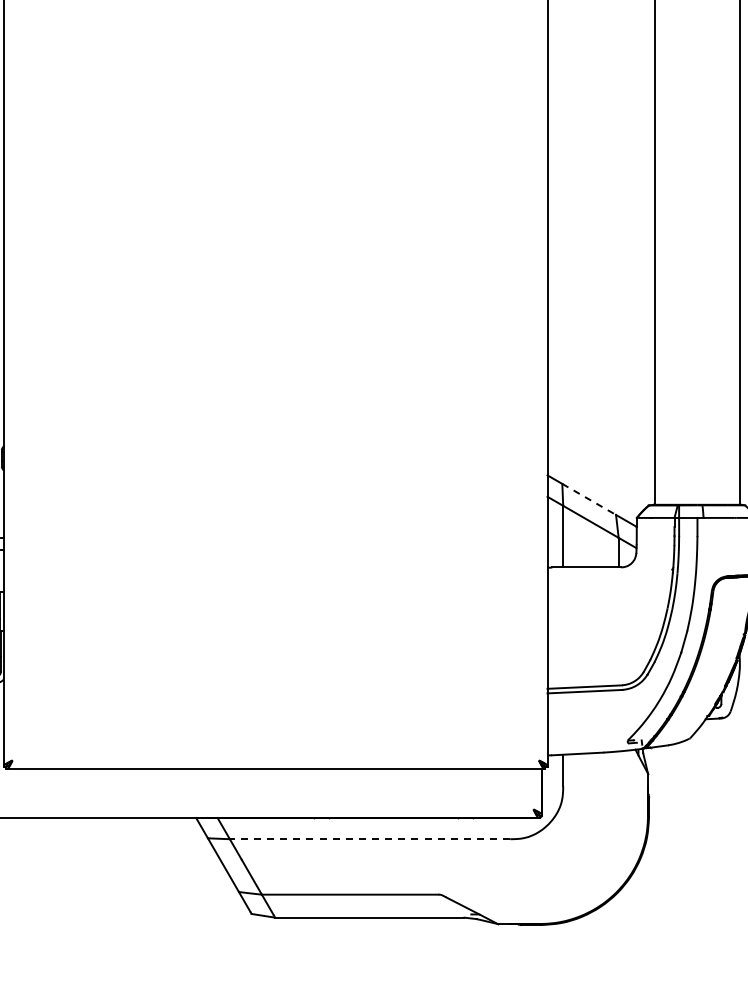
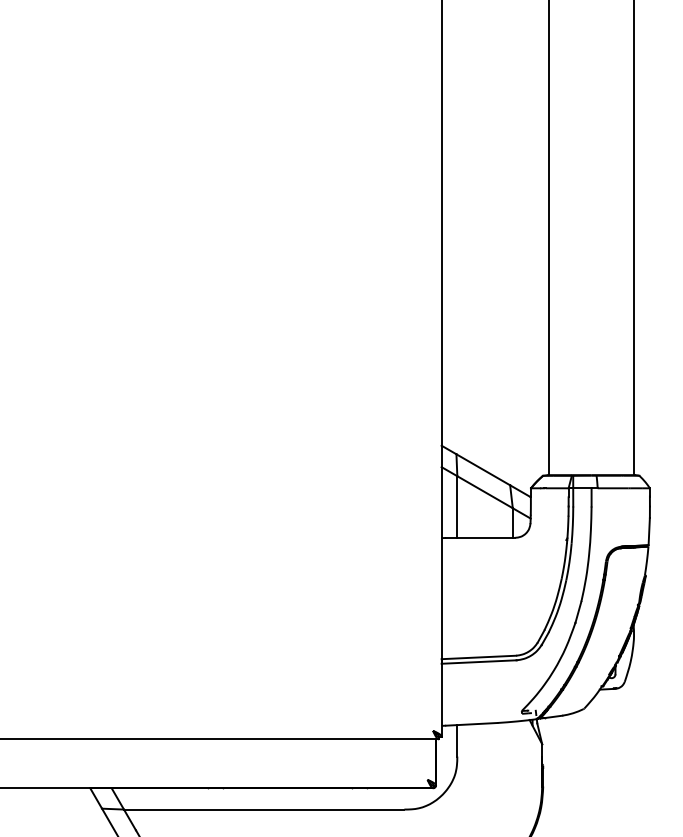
line: (589, 499) -> (483, 469), dashed -> solid
line: (369, 839) -> (263, 809), dashed -> solid

